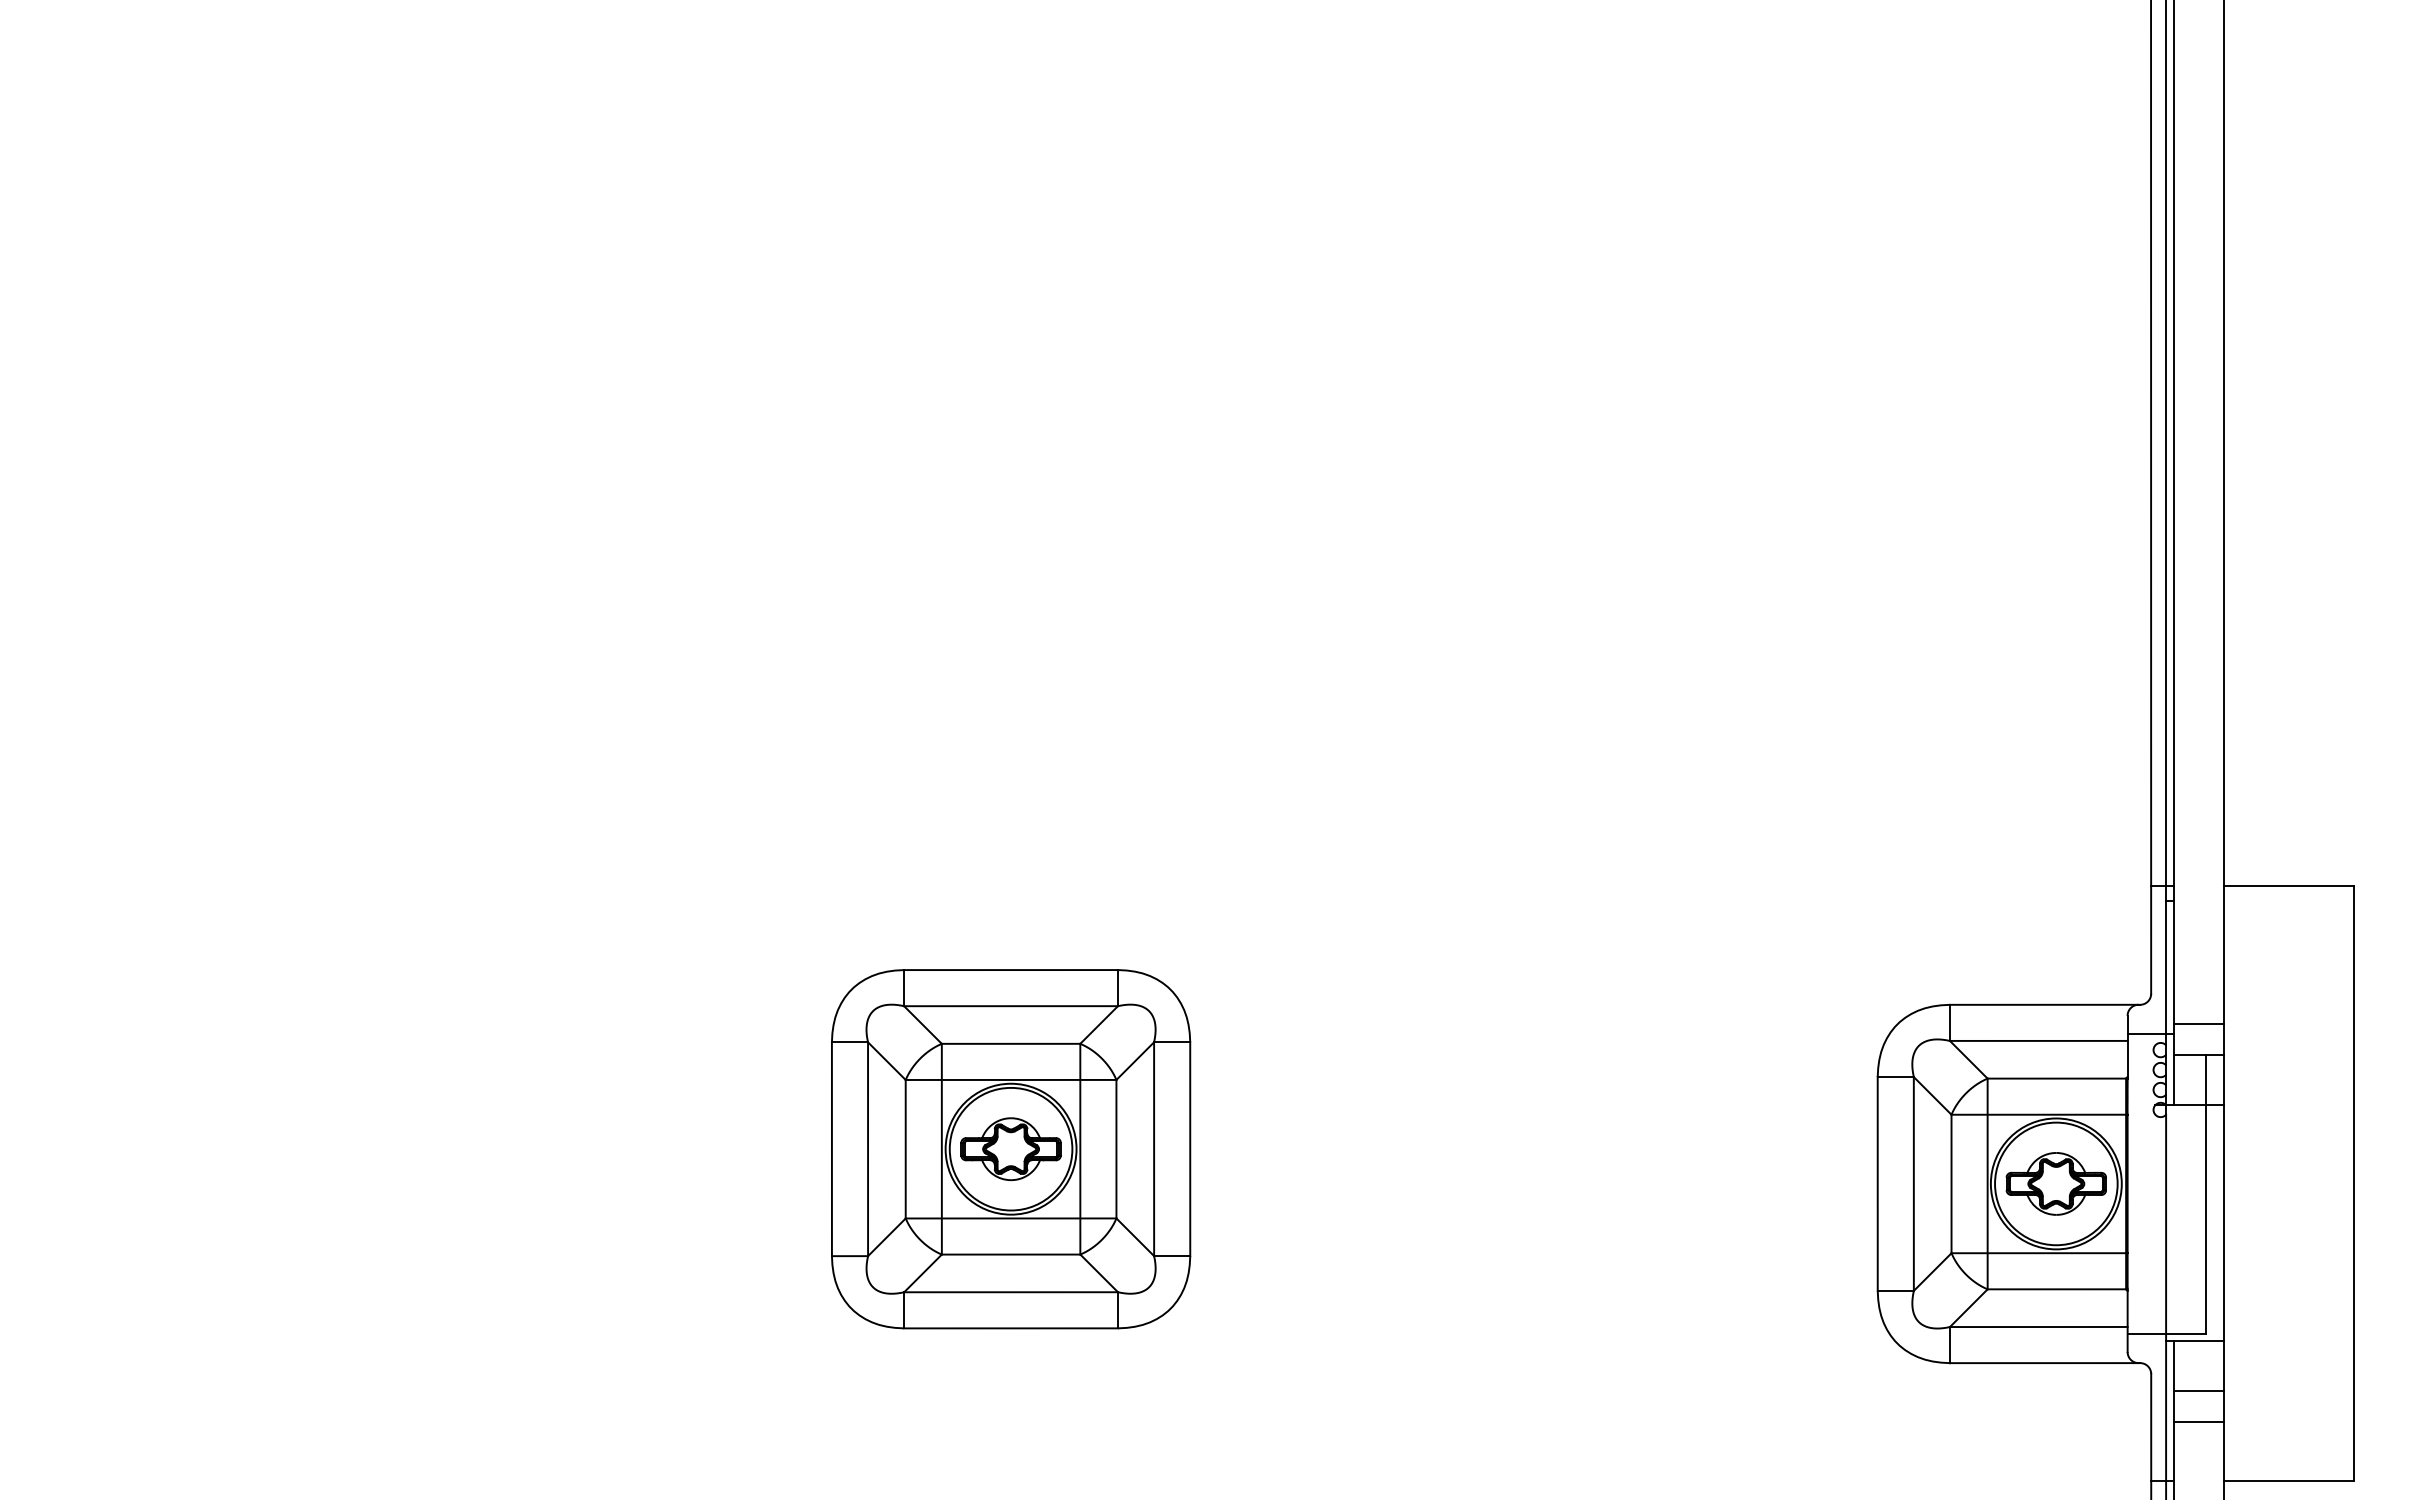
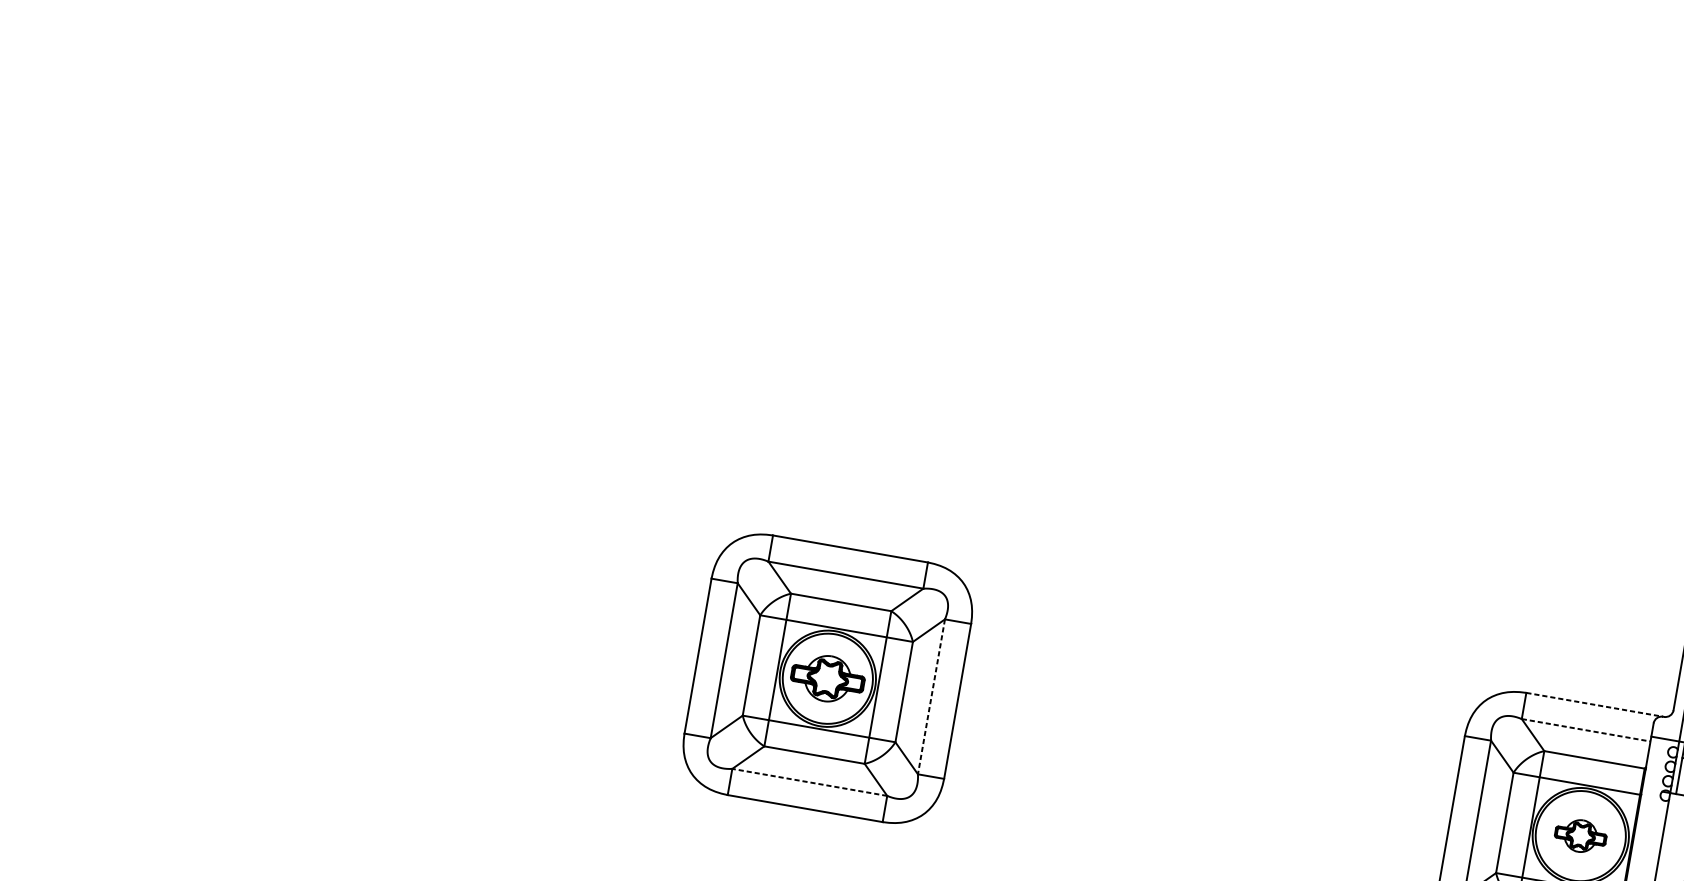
line: (2044, 1004) -> (1594, 704), solid -> dashed
line: (2038, 1040) -> (1586, 729), solid -> dashed
line: (1154, 1149) -> (931, 697), solid -> dashed
part: (2055, 1183) -> (1580, 835), size x0.7
line: (1011, 1292) -> (810, 782), solid -> dashed

